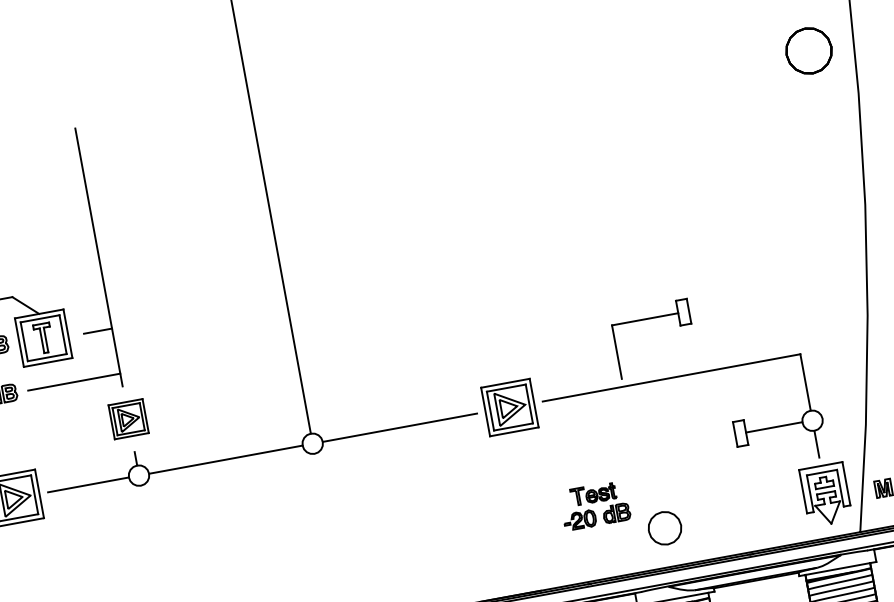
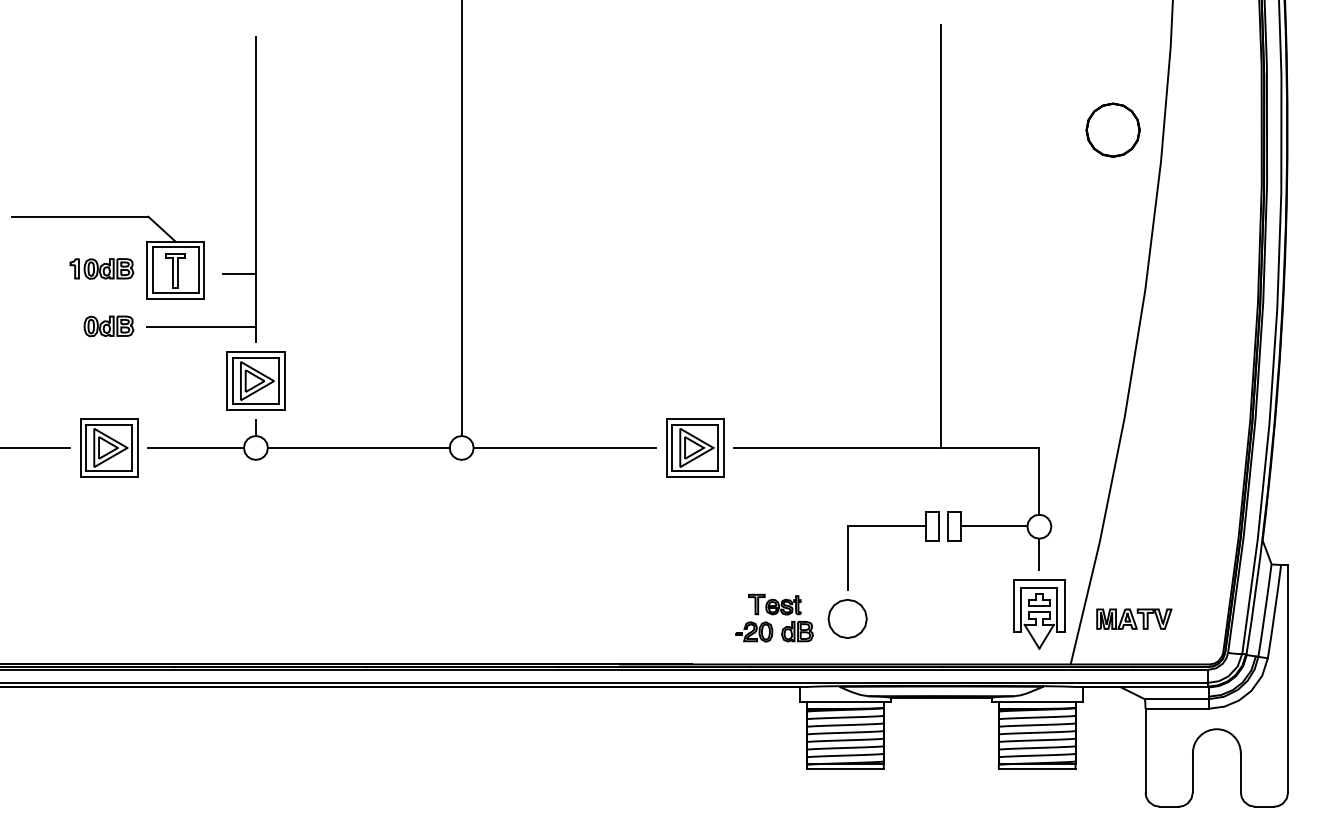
part: (808, 50) -> (1112, 129), moved
line: (684, 190) -> (941, 236), added
part: (650, 318) -> (893, 526), moved
part: (128, 418) -> (255, 380), size x1.43
part: (595, 504) -> (774, 617), moved

